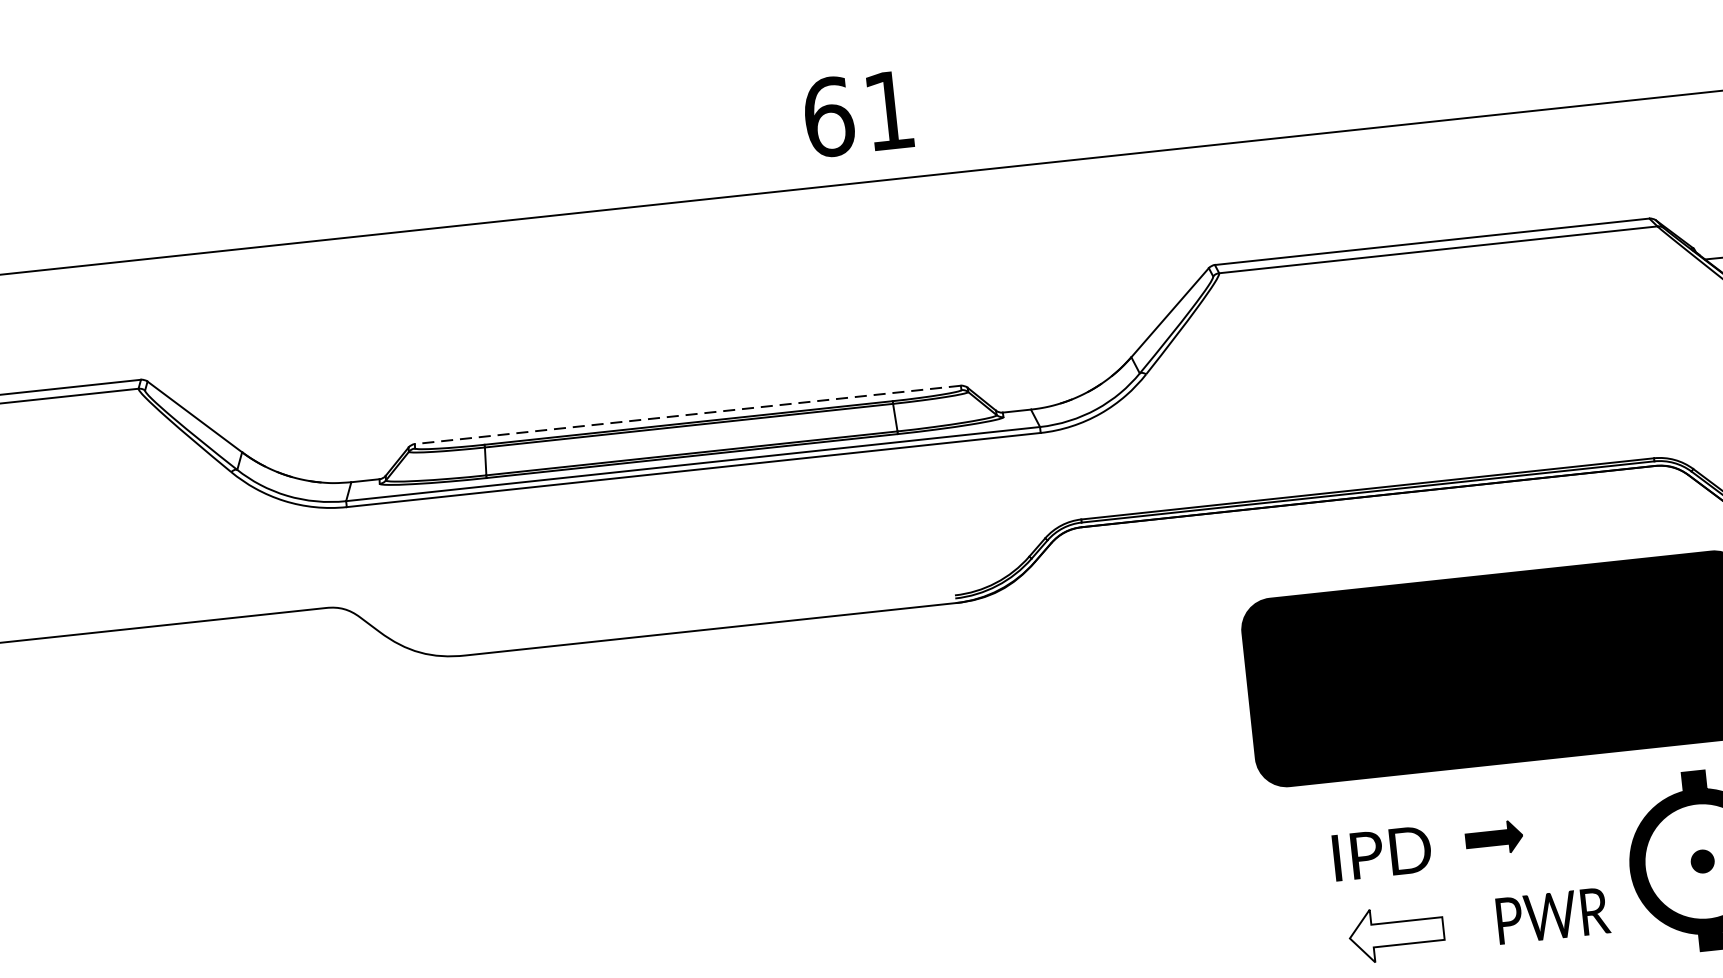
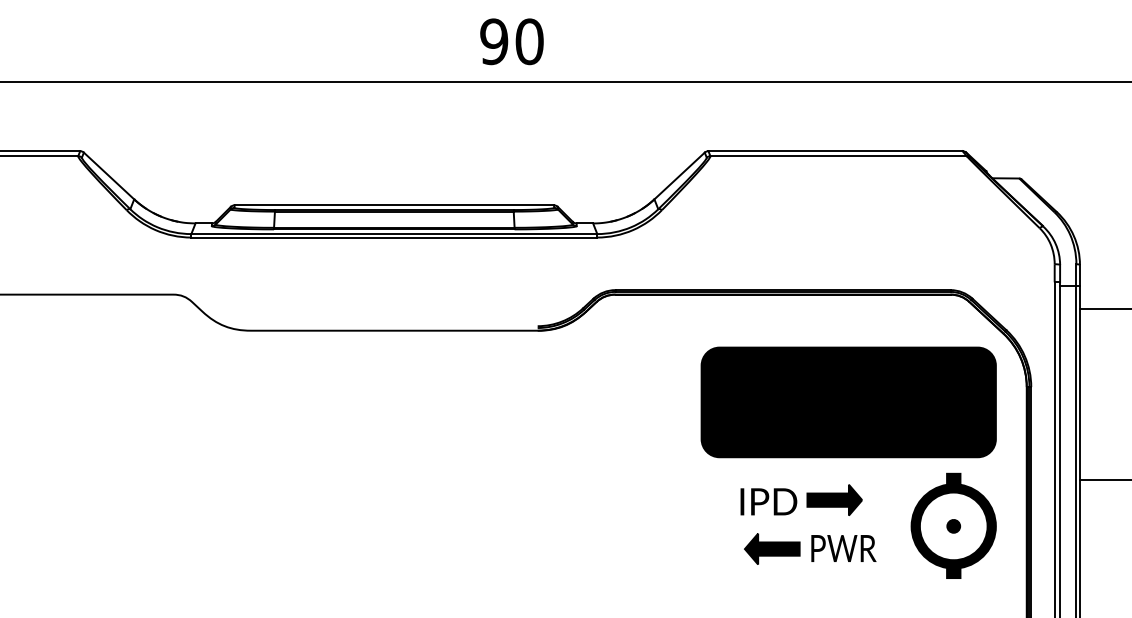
text: (858, 113) -> (511, 41), 61 -> 90
line: (688, 415) -> (394, 205), dashed -> solid
part: (1493, 837) -> (834, 499), size x1.67
text: (1552, 915) -> (843, 548), moved
fill: (1395, 932) -> (771, 548), added

